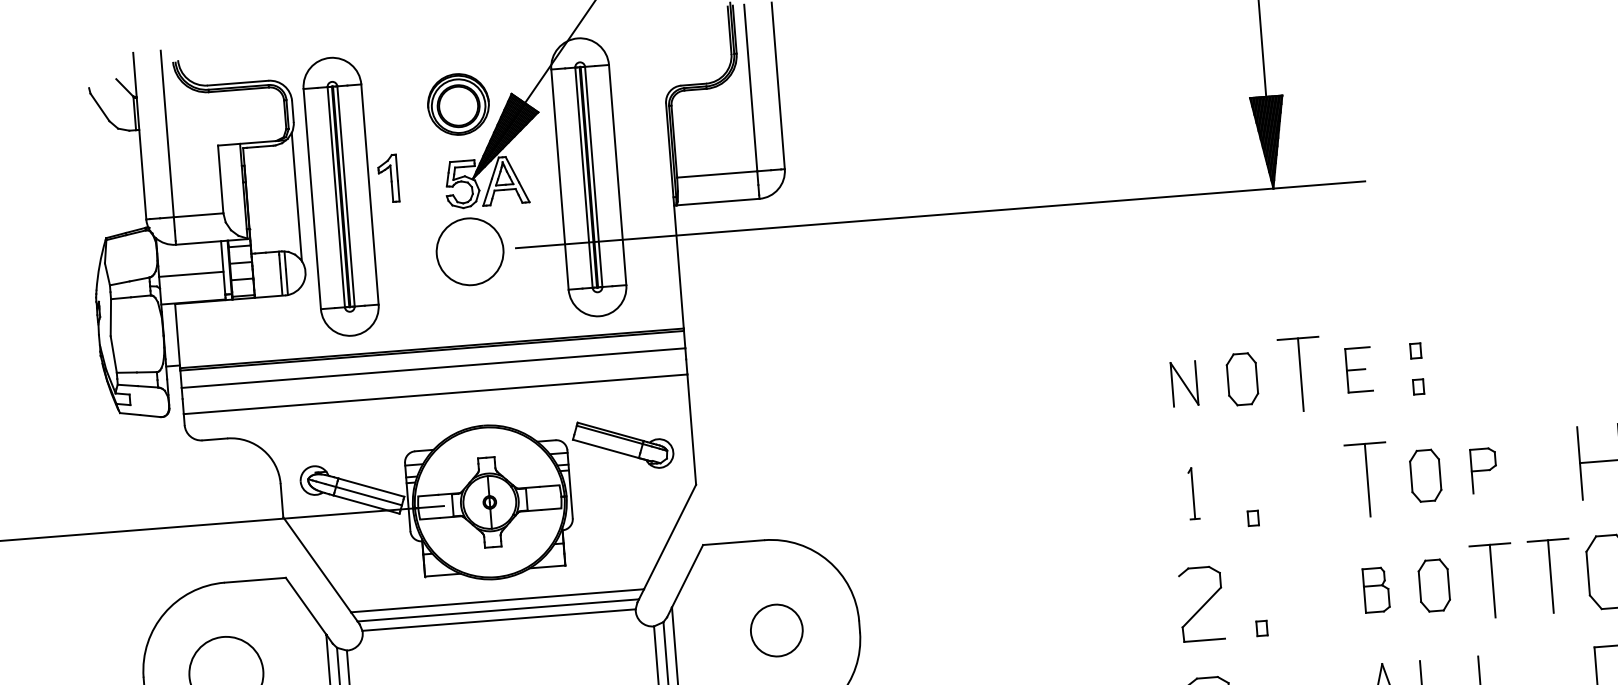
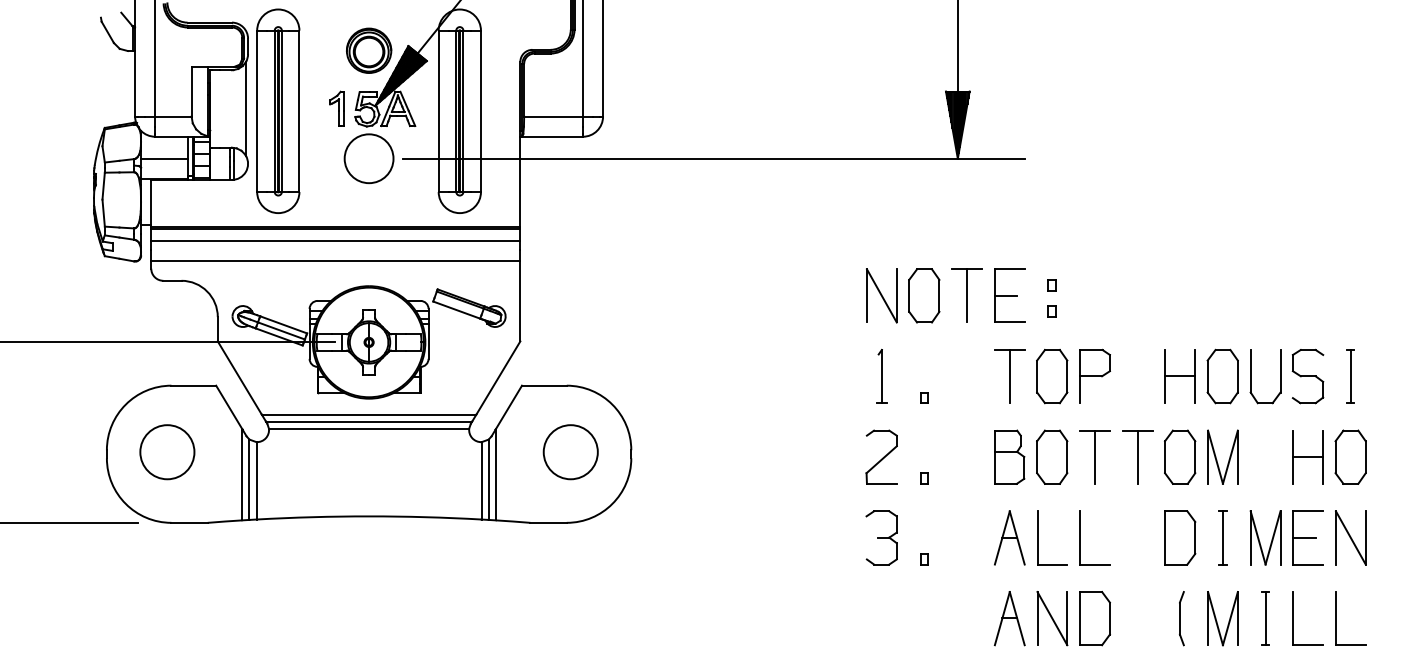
part: (387, 178) -> (336, 108), moved
part: (1358, 369) -> (1009, 295), size x1.67
part: (1242, 378) -> (924, 295), size x1.43
part: (1183, 383) -> (881, 295), size x1.67
part: (1483, 469) -> (1094, 375), size x1.67
part: (1425, 475) -> (1052, 376), size x1.43
part: (1192, 492) -> (881, 375), size x1.43
part: (1434, 584) -> (1052, 456), size x1.43
part: (1375, 589) -> (1009, 456), size x1.67
circle: (776, 630) -> (570, 452), size x1.43

